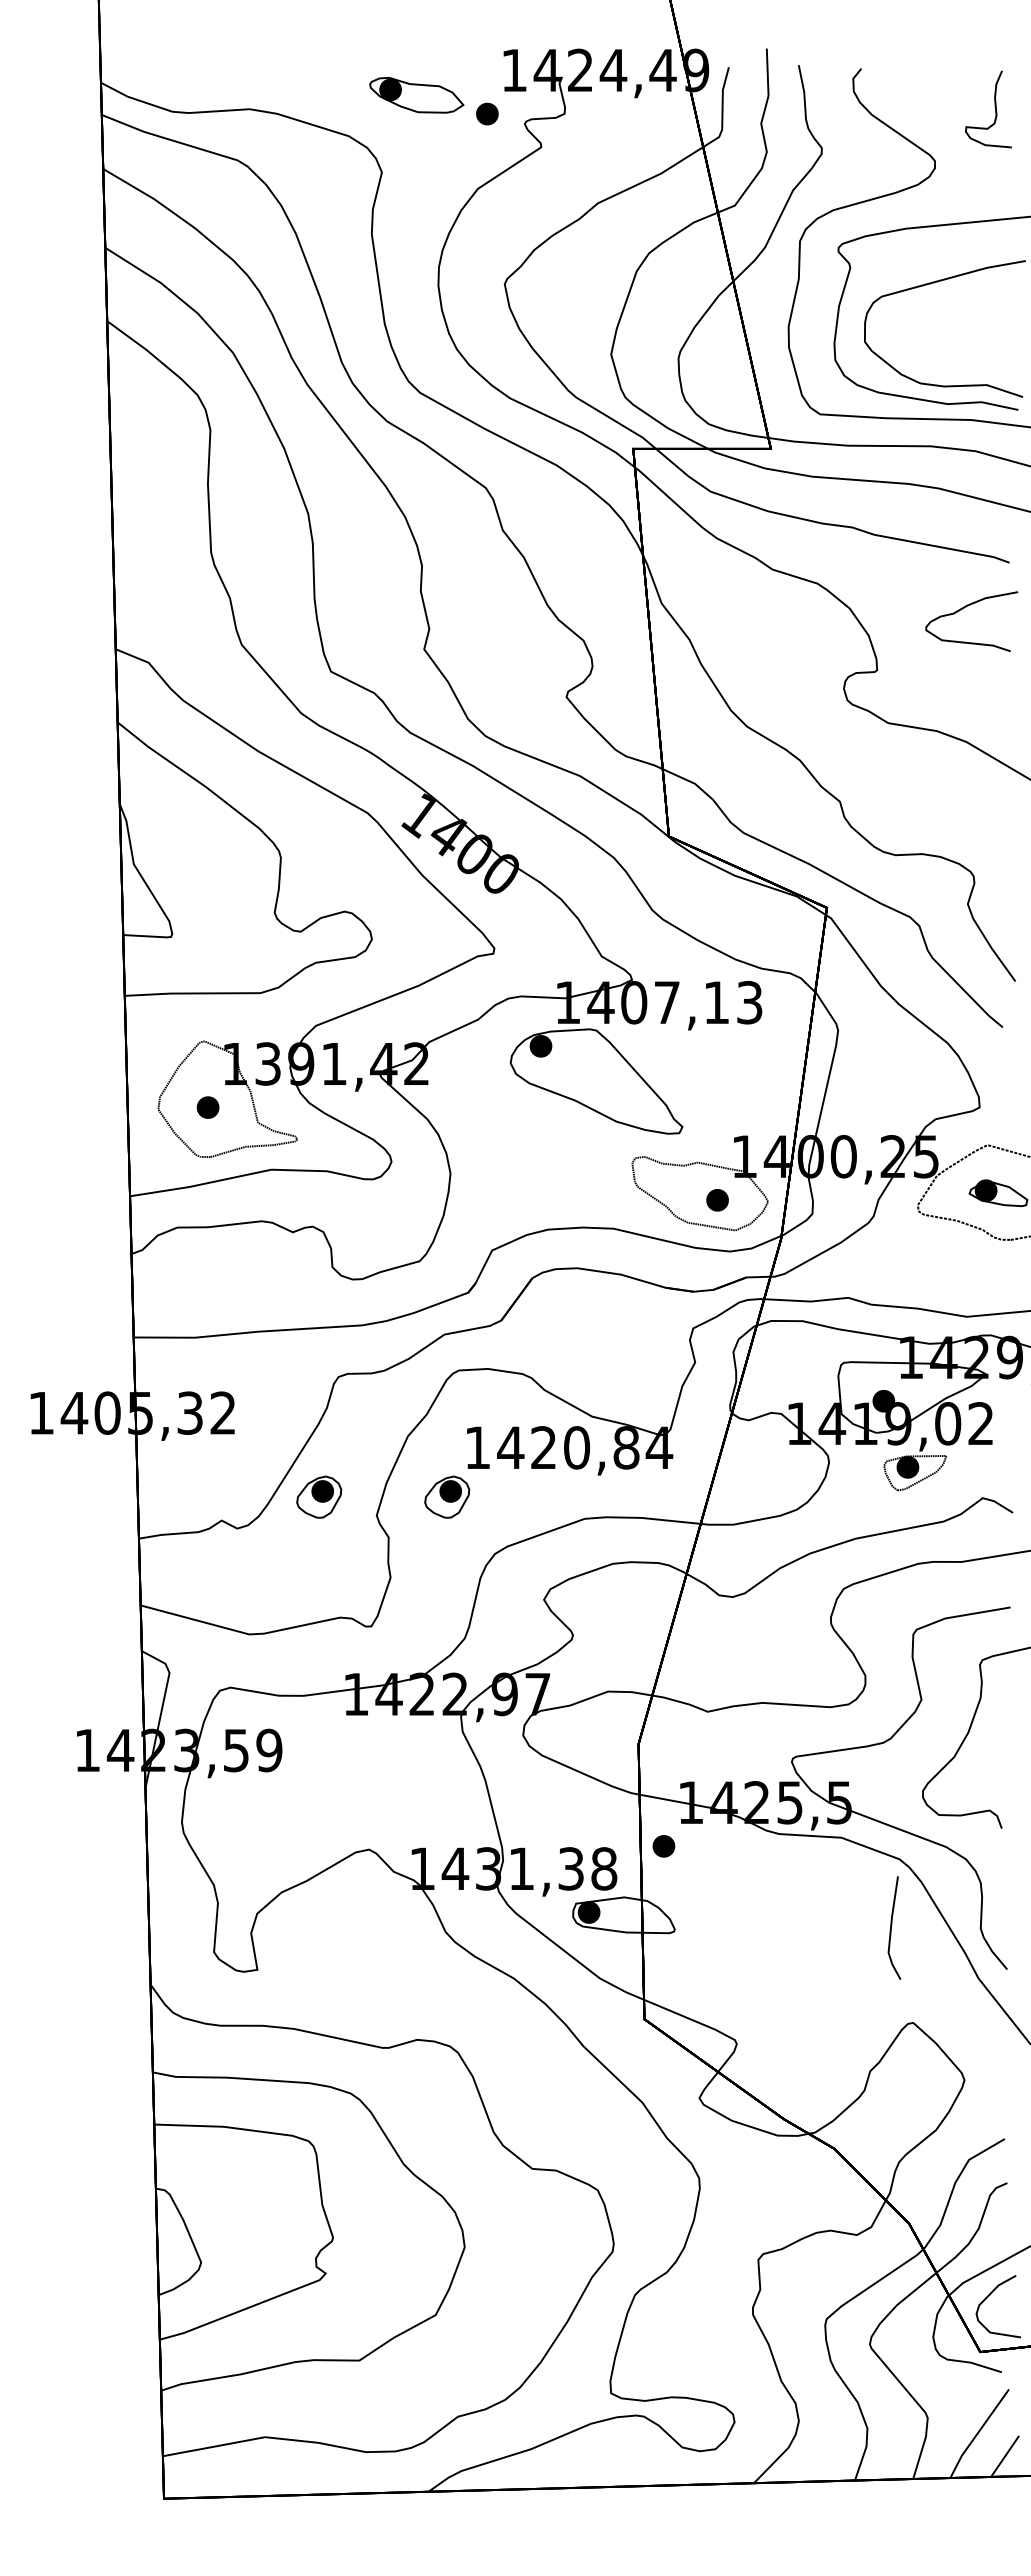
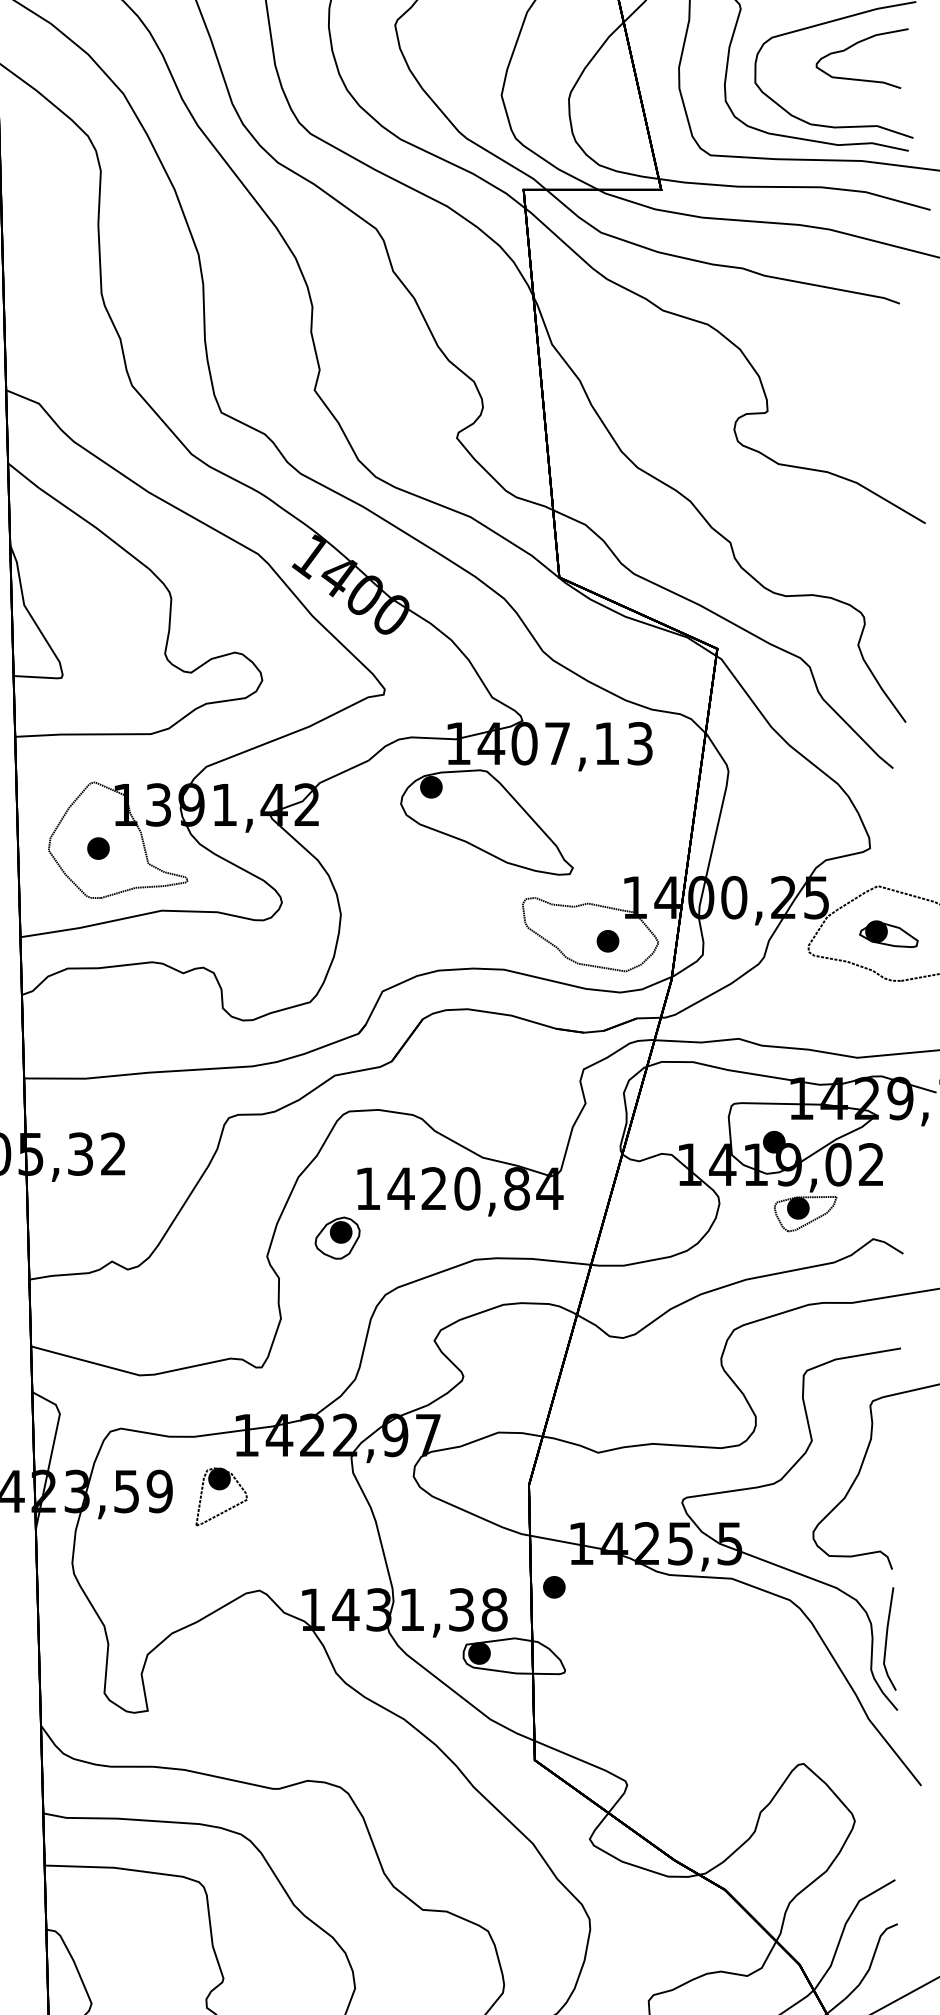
curve: (964, 608) -> (854, 45), moved
part: (319, 1496) -> (209, 1237), removed
part: (330, 1749) -> (220, 1490), added
line: (892, 1925) -> (887, 1636), moved

